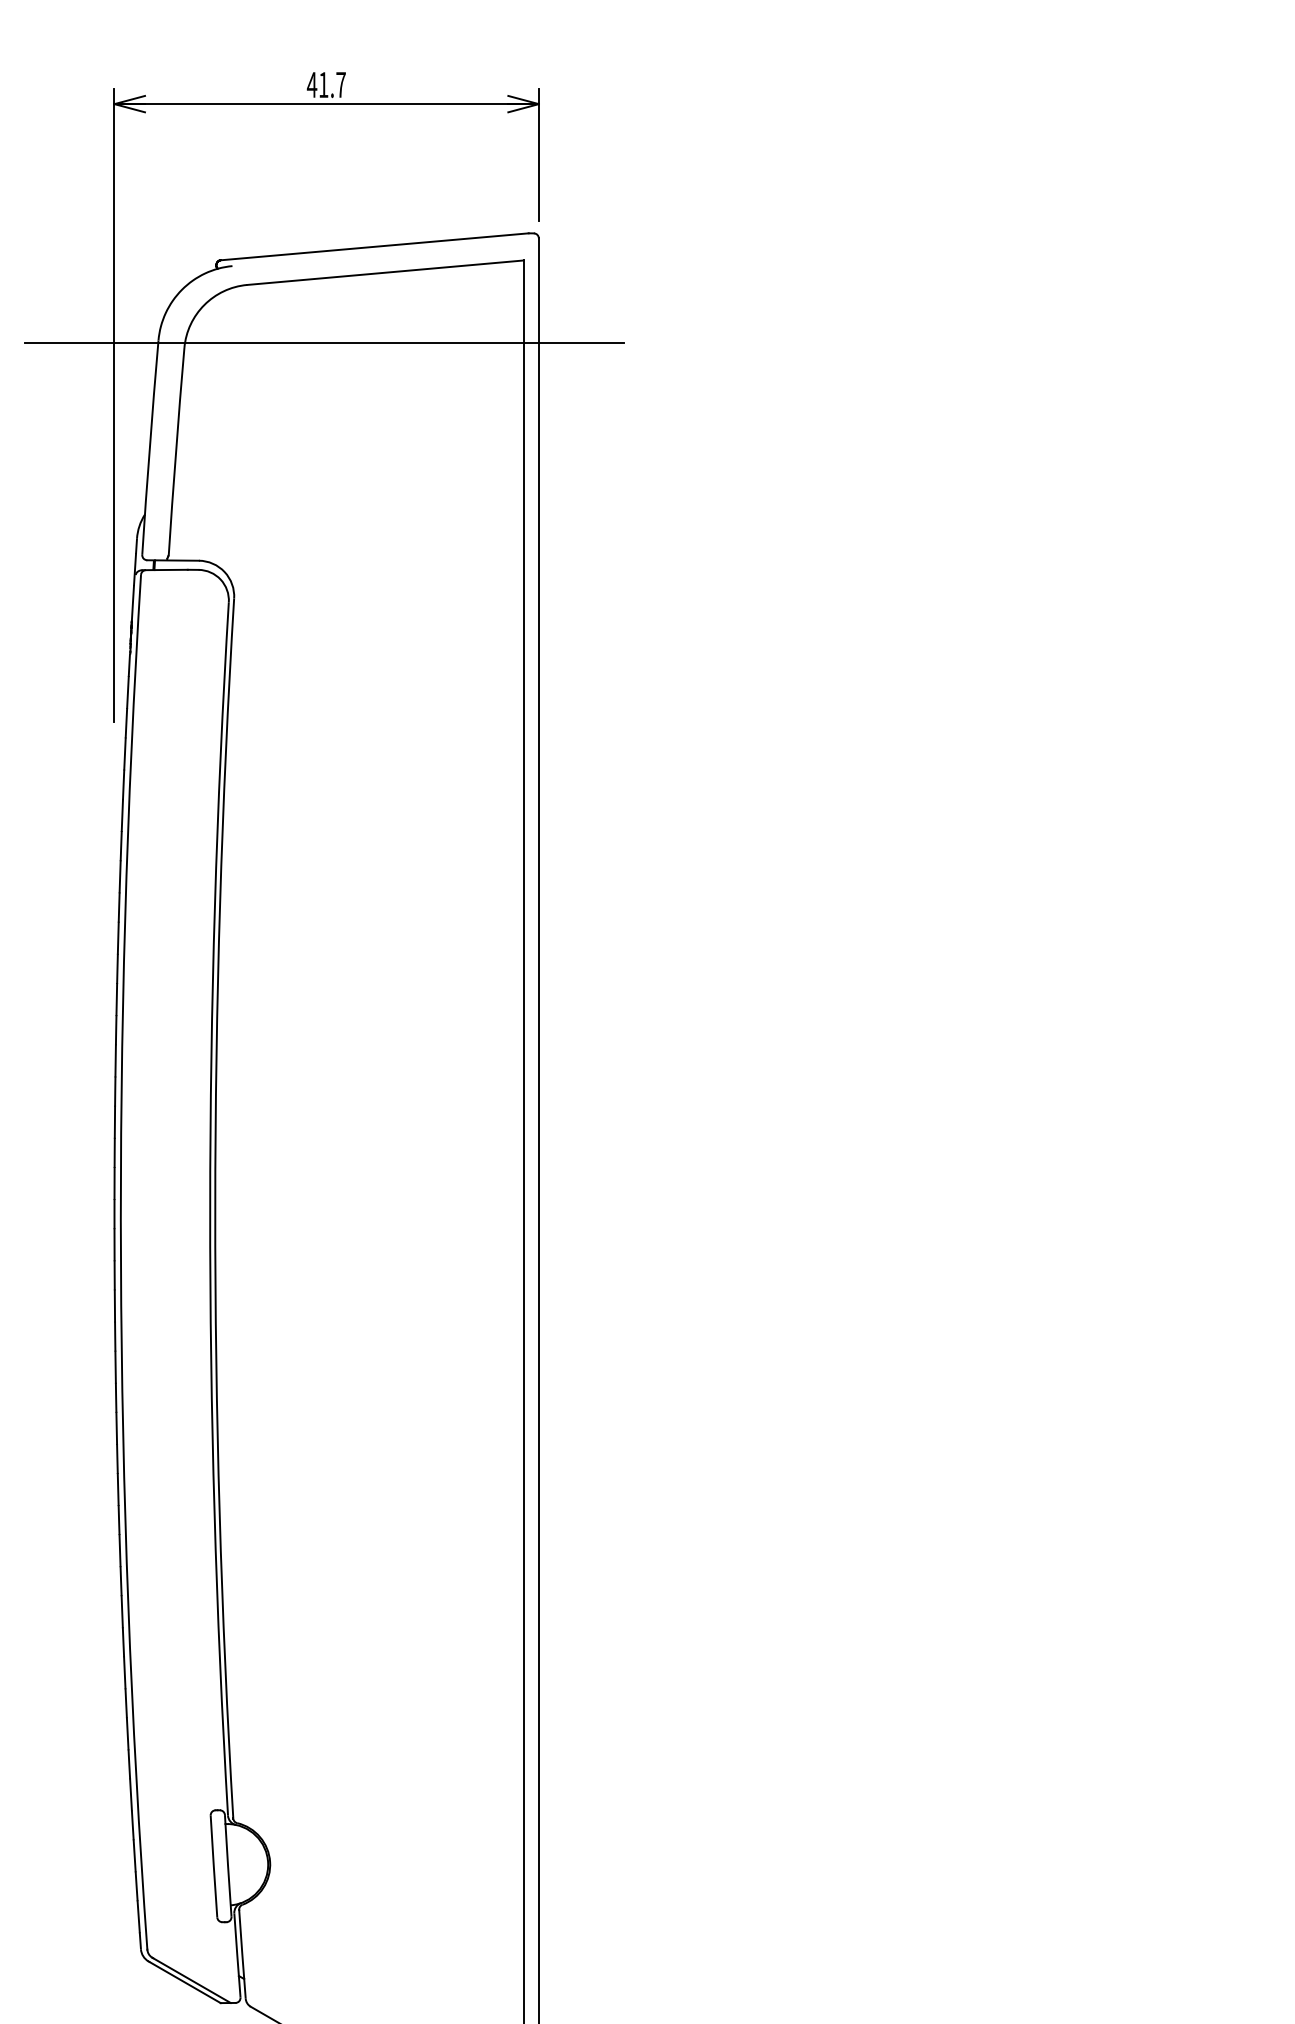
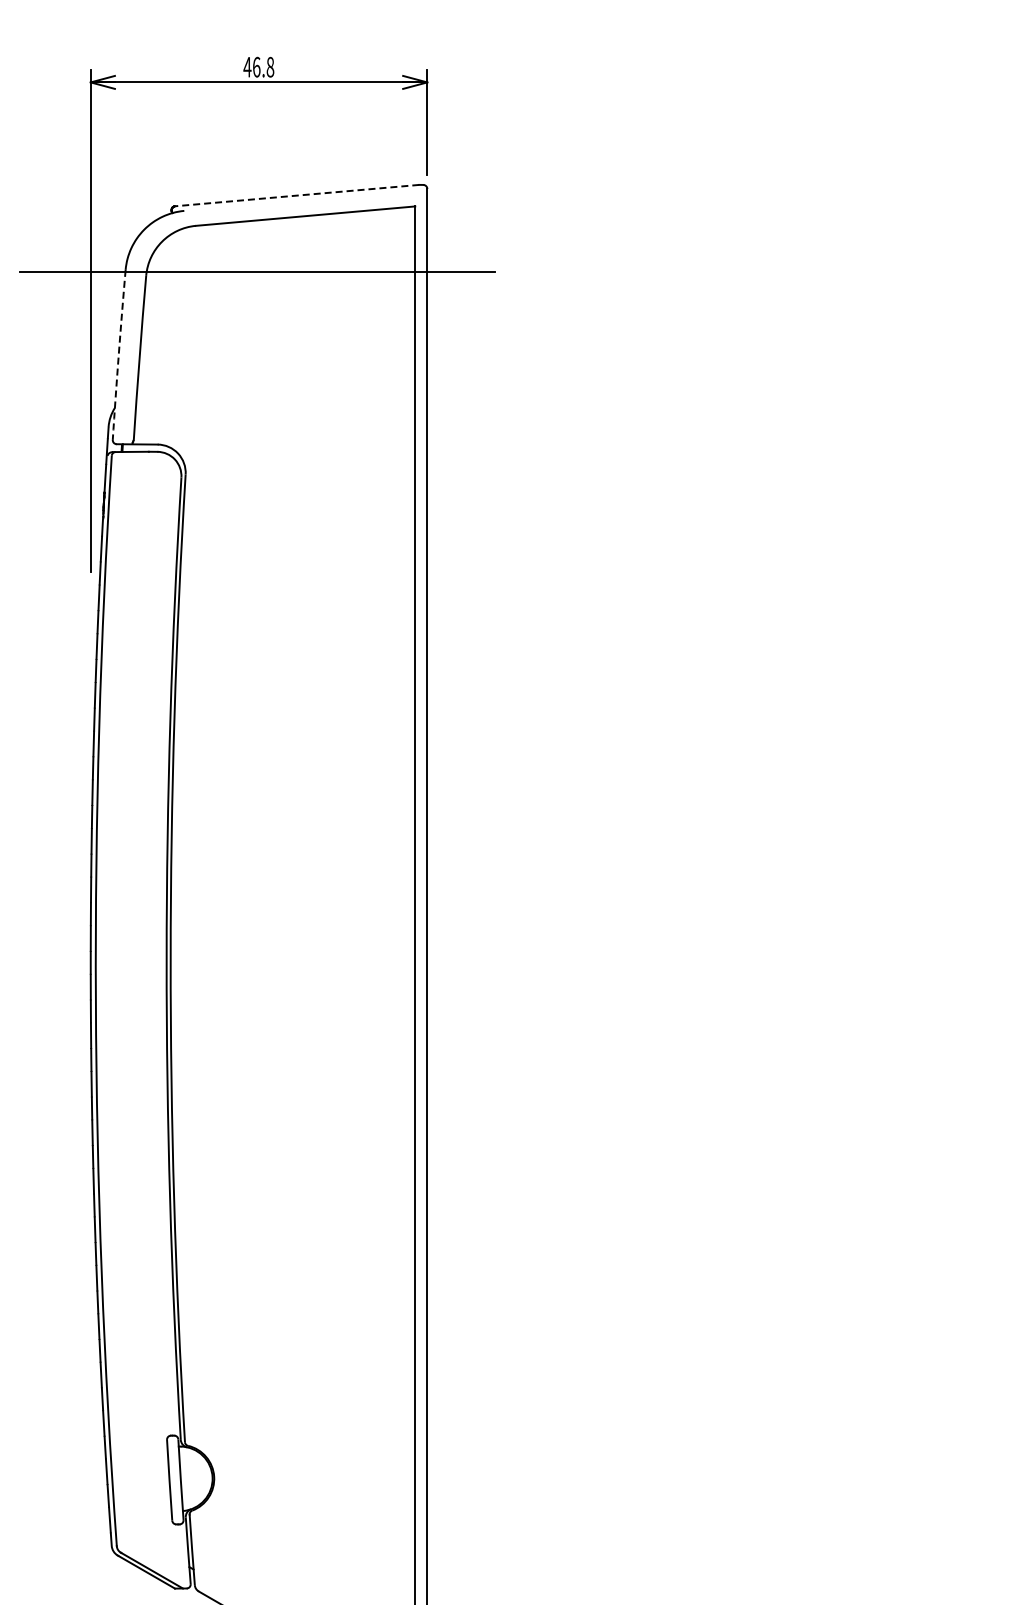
text: (332, 84) -> (263, 66), 41.7 -> 46.8
line: (373, 246) -> (296, 195), solid -> dashed
arc: (149, 447) -> (118, 354), solid -> dashed

